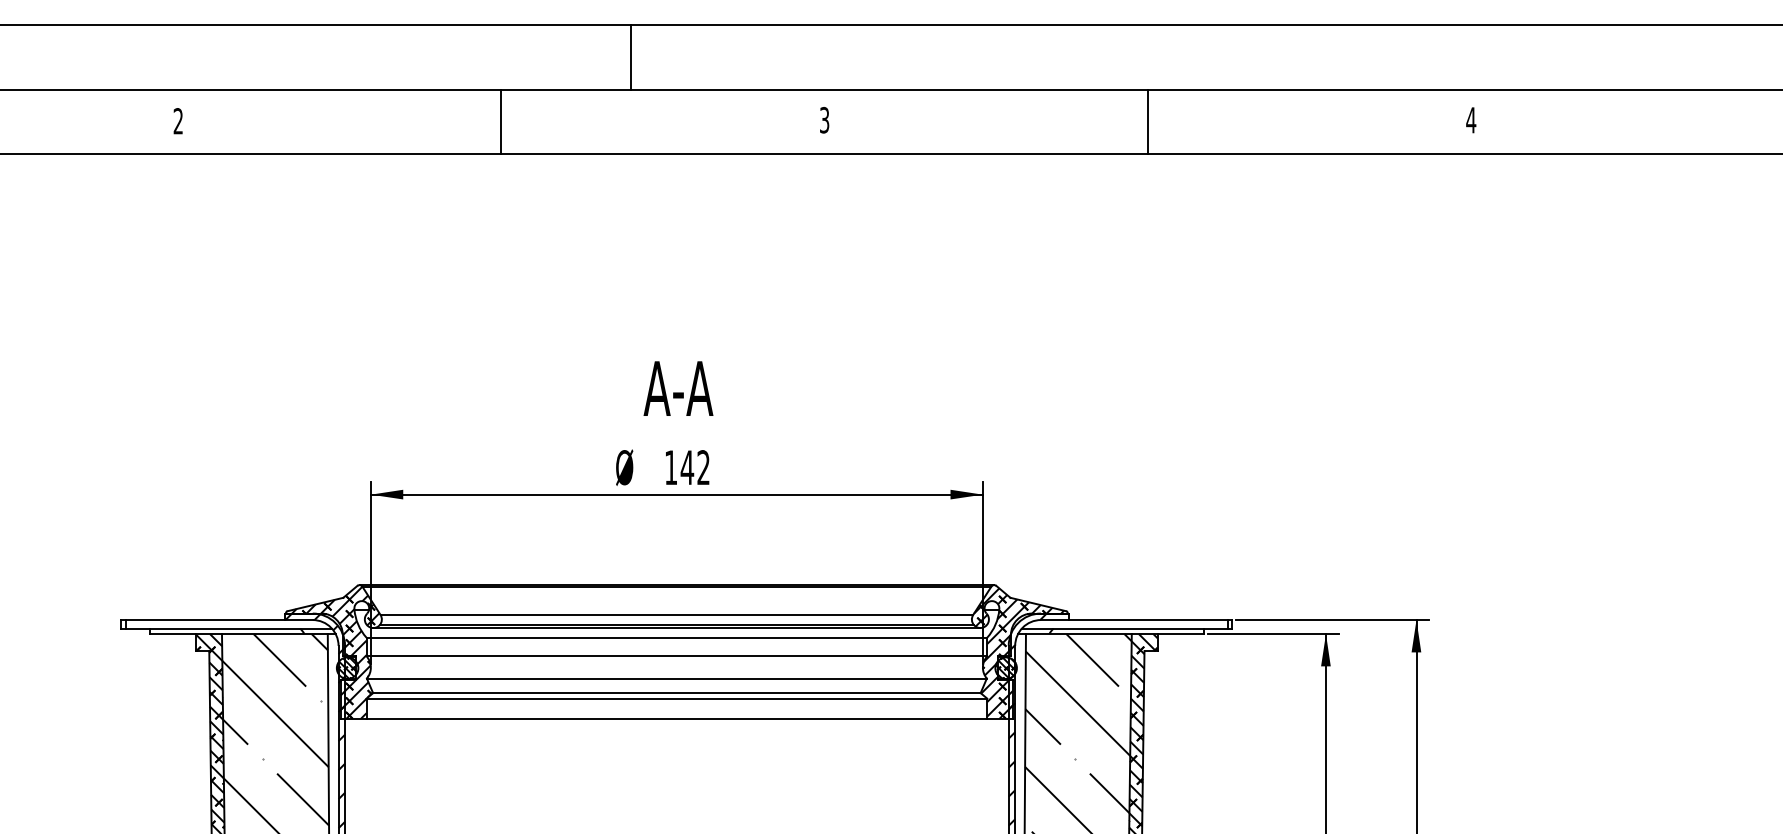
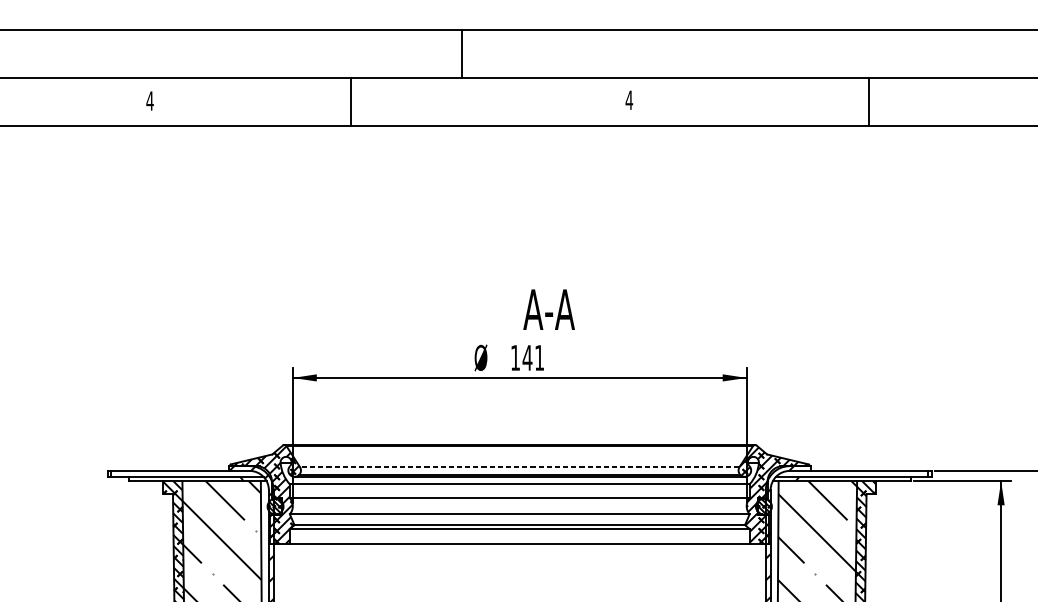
line: (630, 57) -> (461, 53), moved
text: (824, 119) -> (629, 99), 3 -> 4
text: (178, 121) -> (150, 101), 2 -> 4
line: (501, 121) -> (351, 101), moved
text: (678, 388) -> (549, 309), moved
text: (703, 467) -> (539, 357), 142 -> 141
line: (676, 614) -> (519, 466), solid -> dashed

